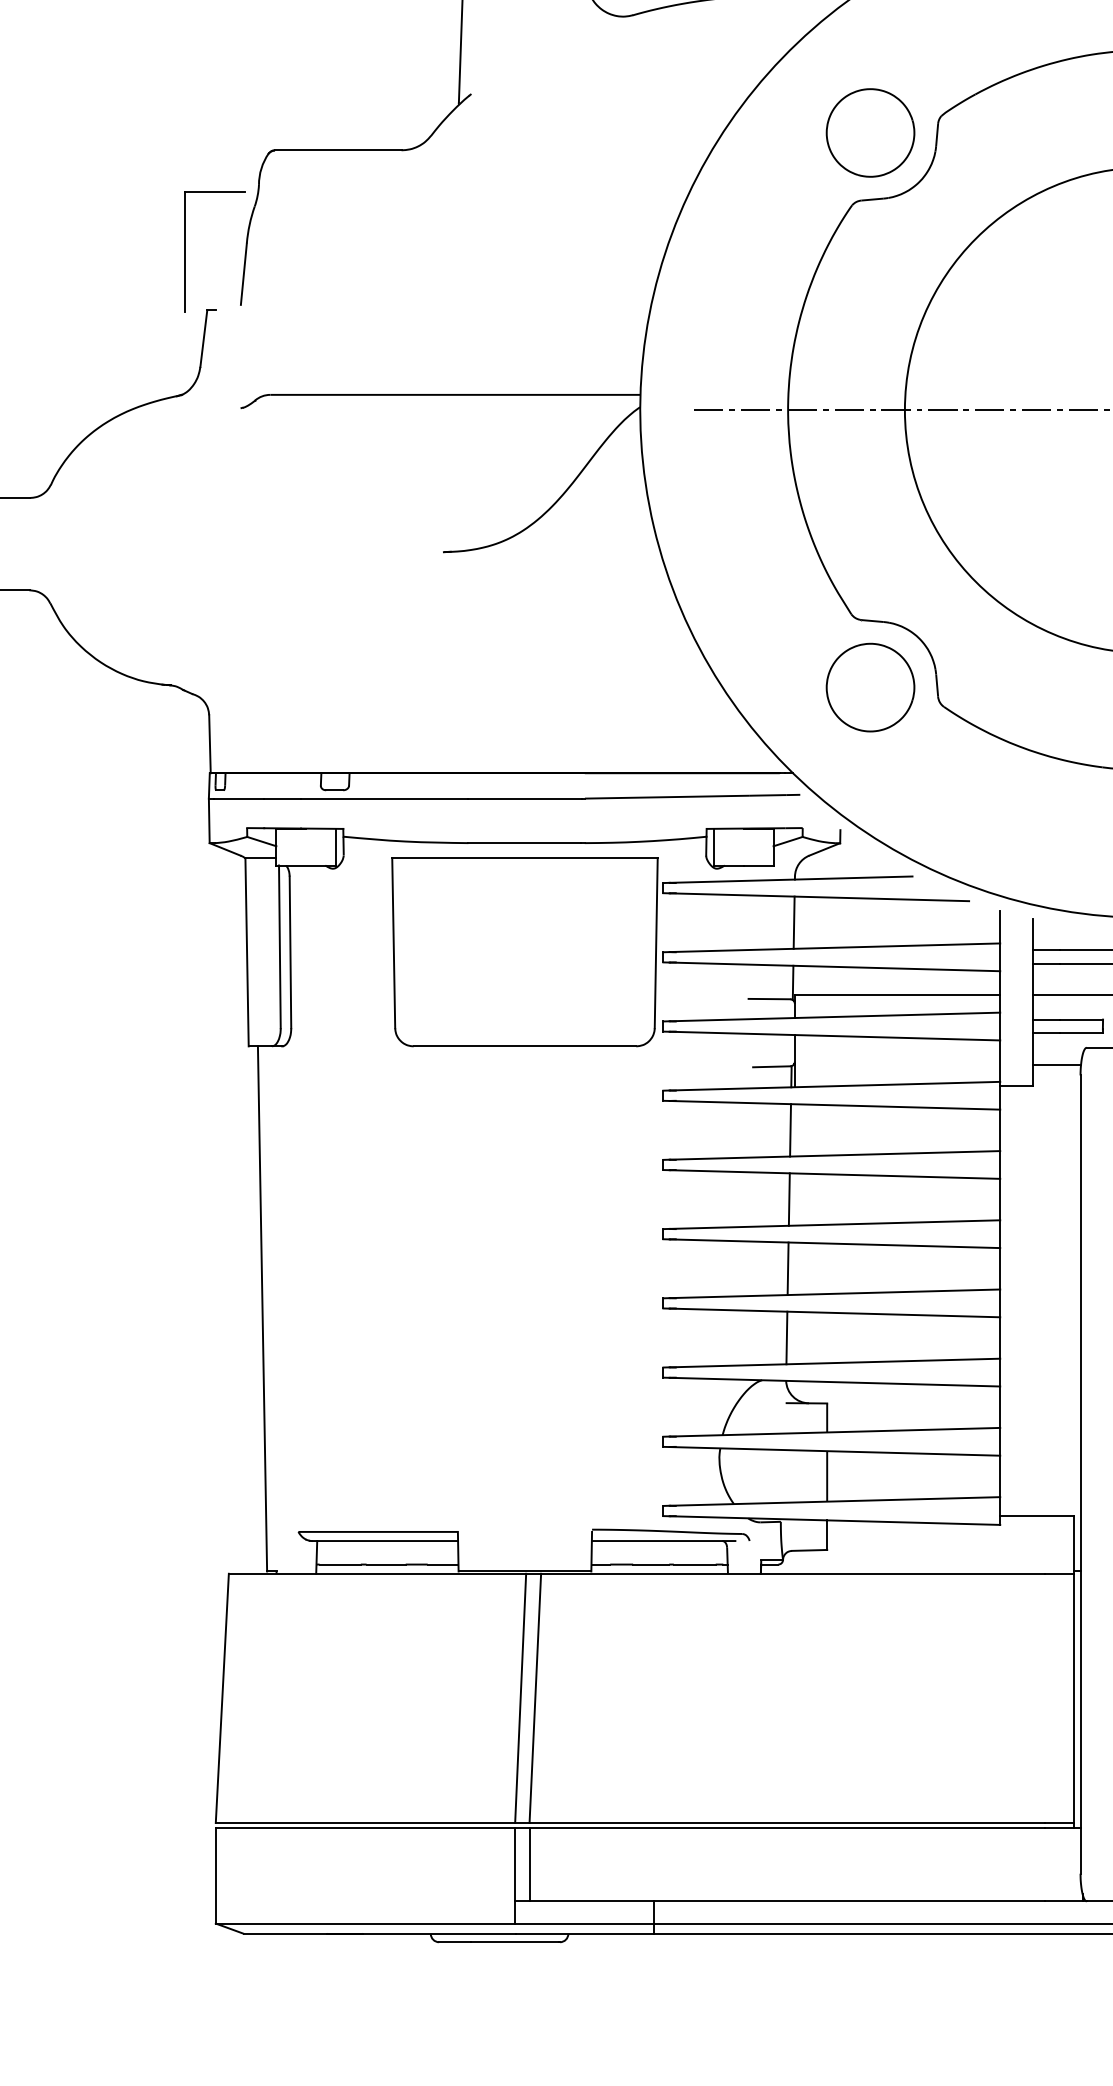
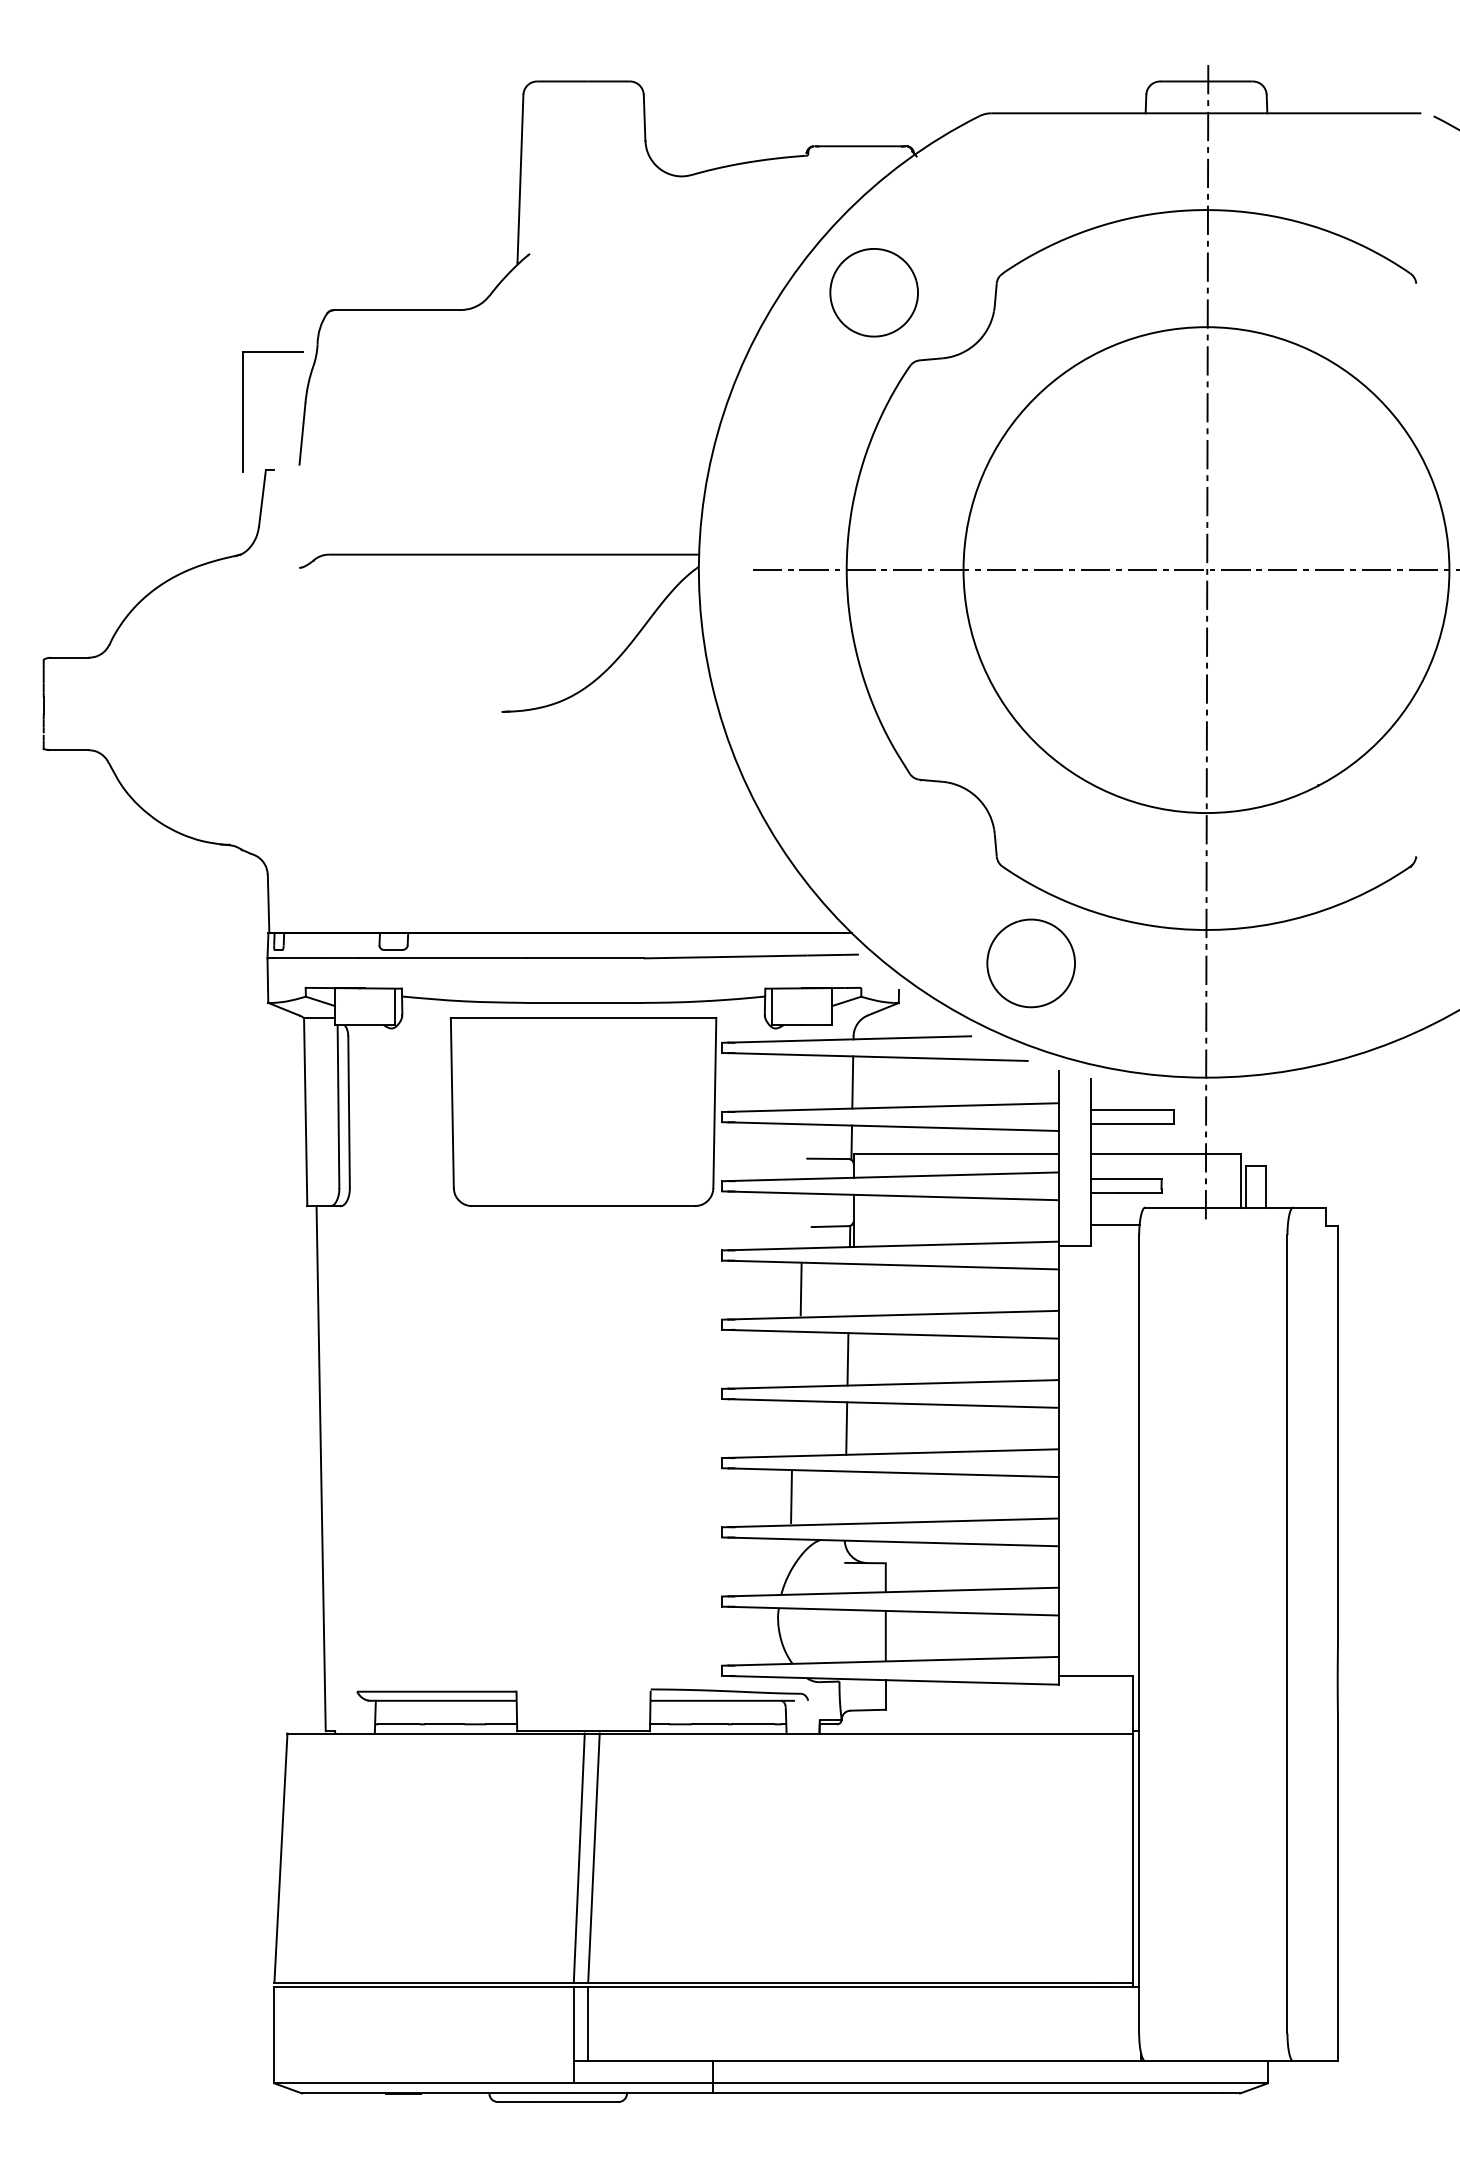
part: (869, 132) -> (873, 292), moved
part: (869, 687) -> (1030, 963), moved
line: (789, 1129) -> (800, 1288), moved
line: (786, 1337) -> (791, 1496), moved

